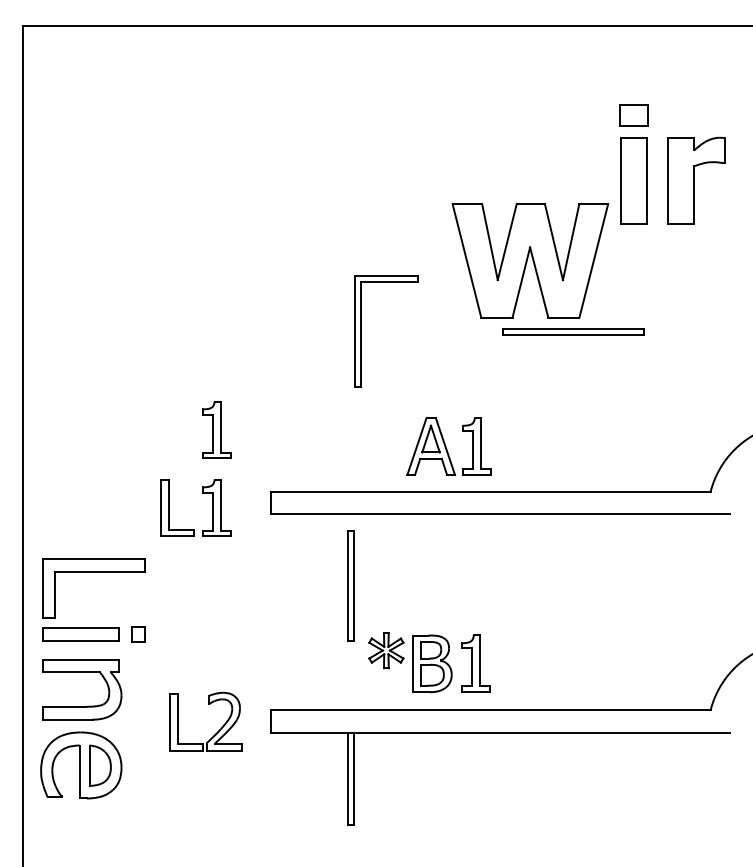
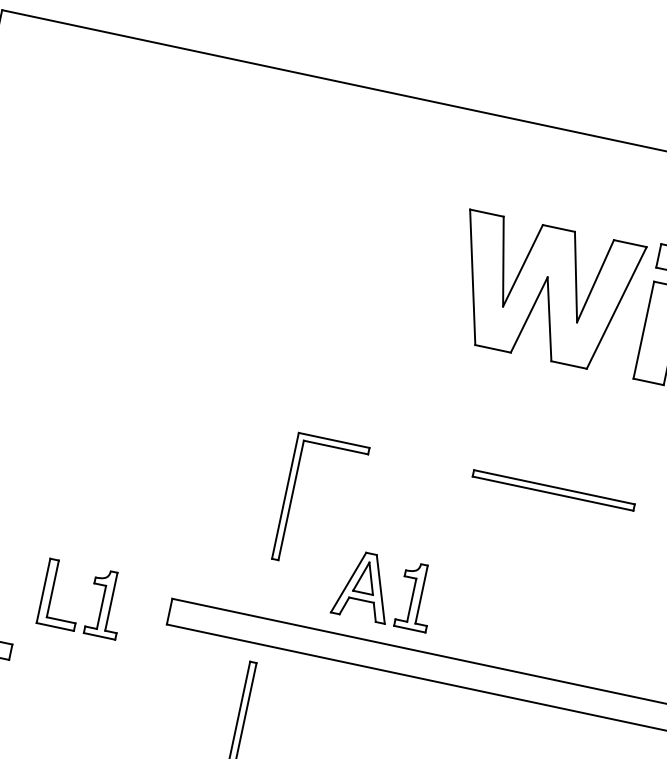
part: (530, 260) -> (544, 292), moved
part: (361, 331) -> (292, 497), moved
part: (216, 429) -> (125, 515), removed

